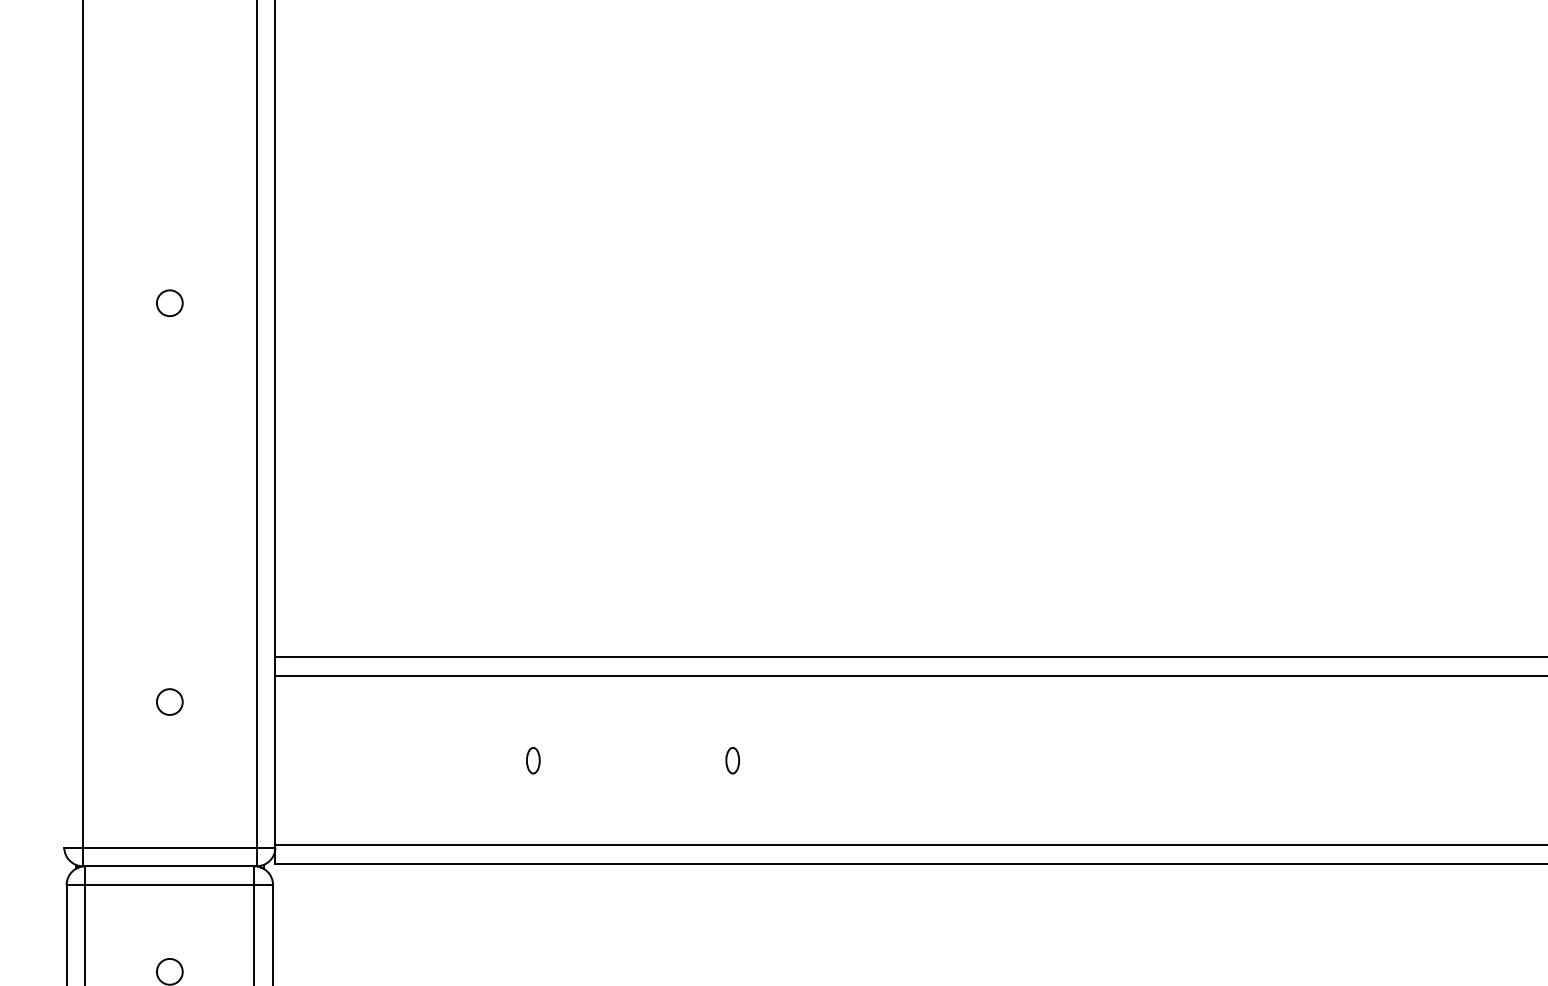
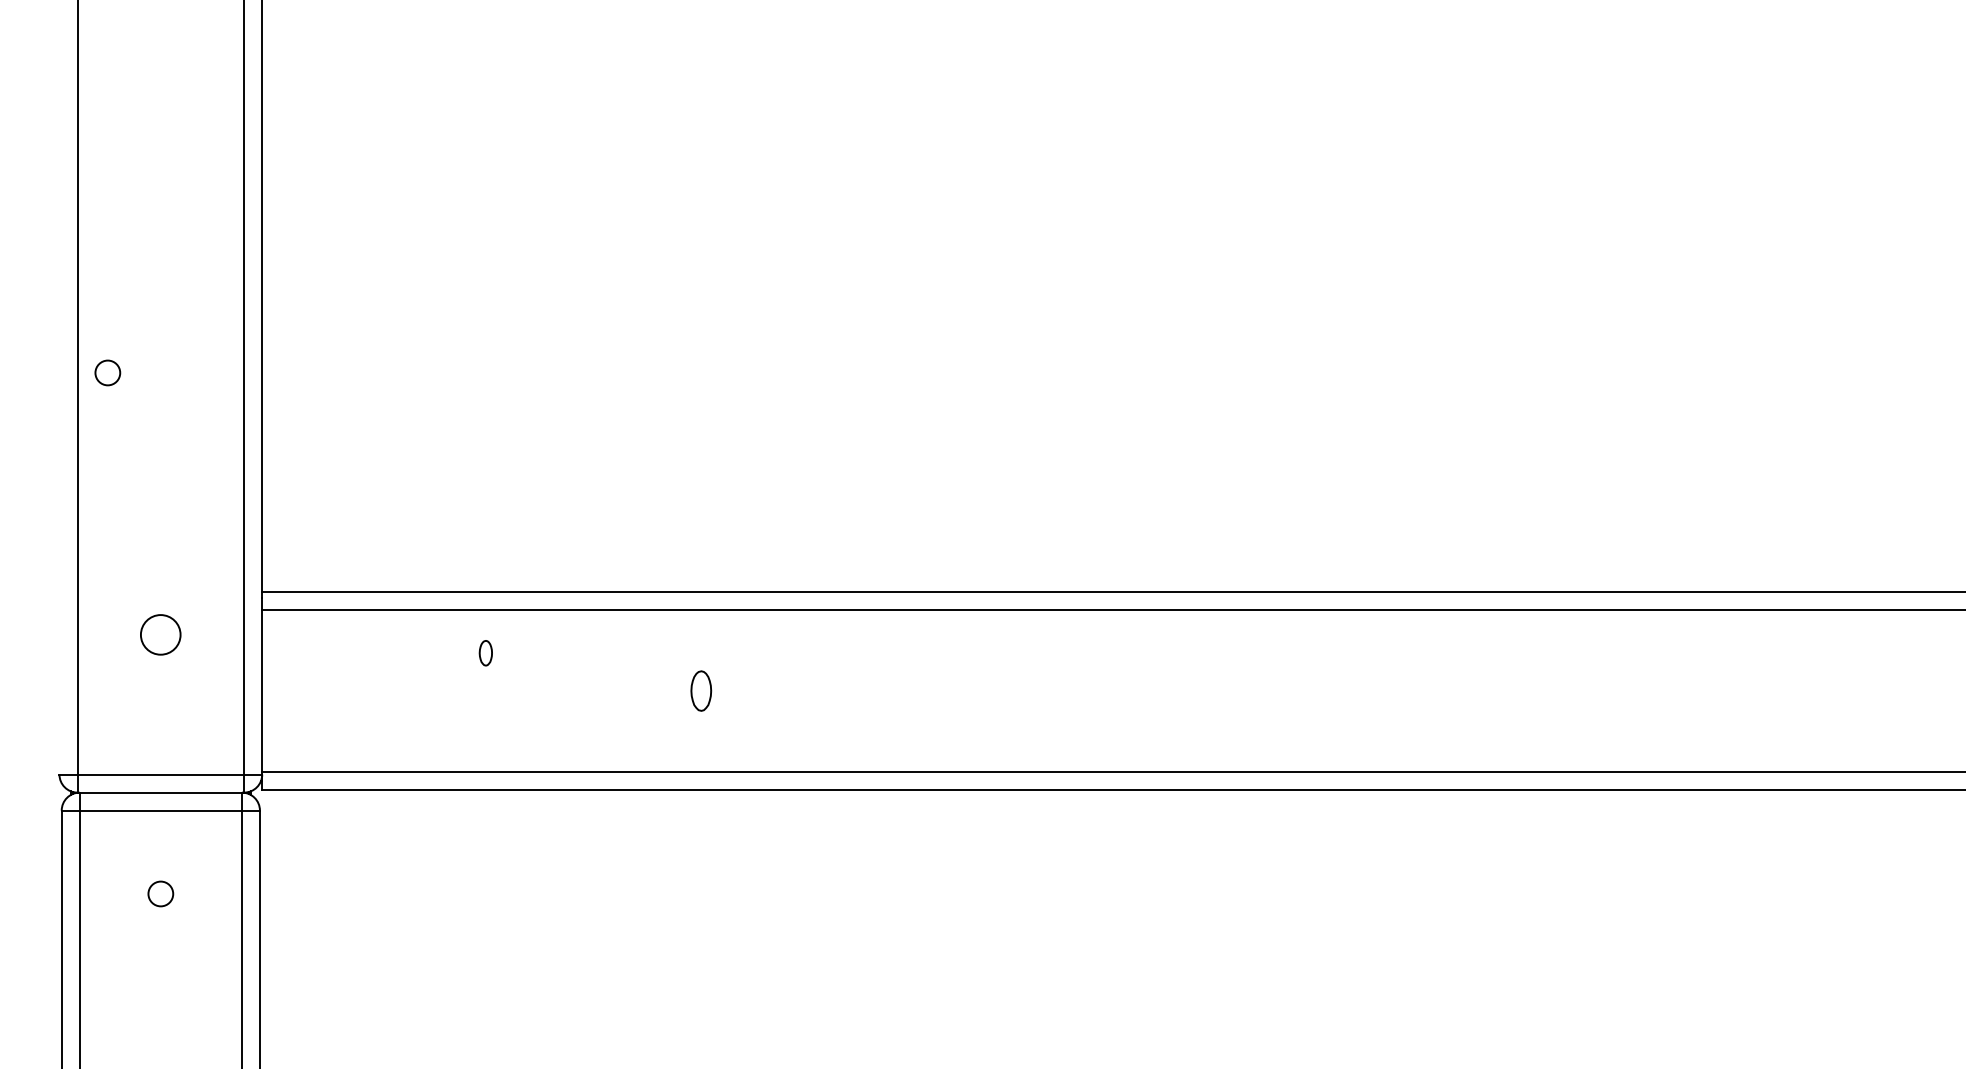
circle: (169, 302) -> (107, 372), moved
circle: (169, 701) -> (160, 634), size x1.6
part: (532, 760) -> (485, 653), moved
part: (732, 760) -> (701, 691), size x1.6

